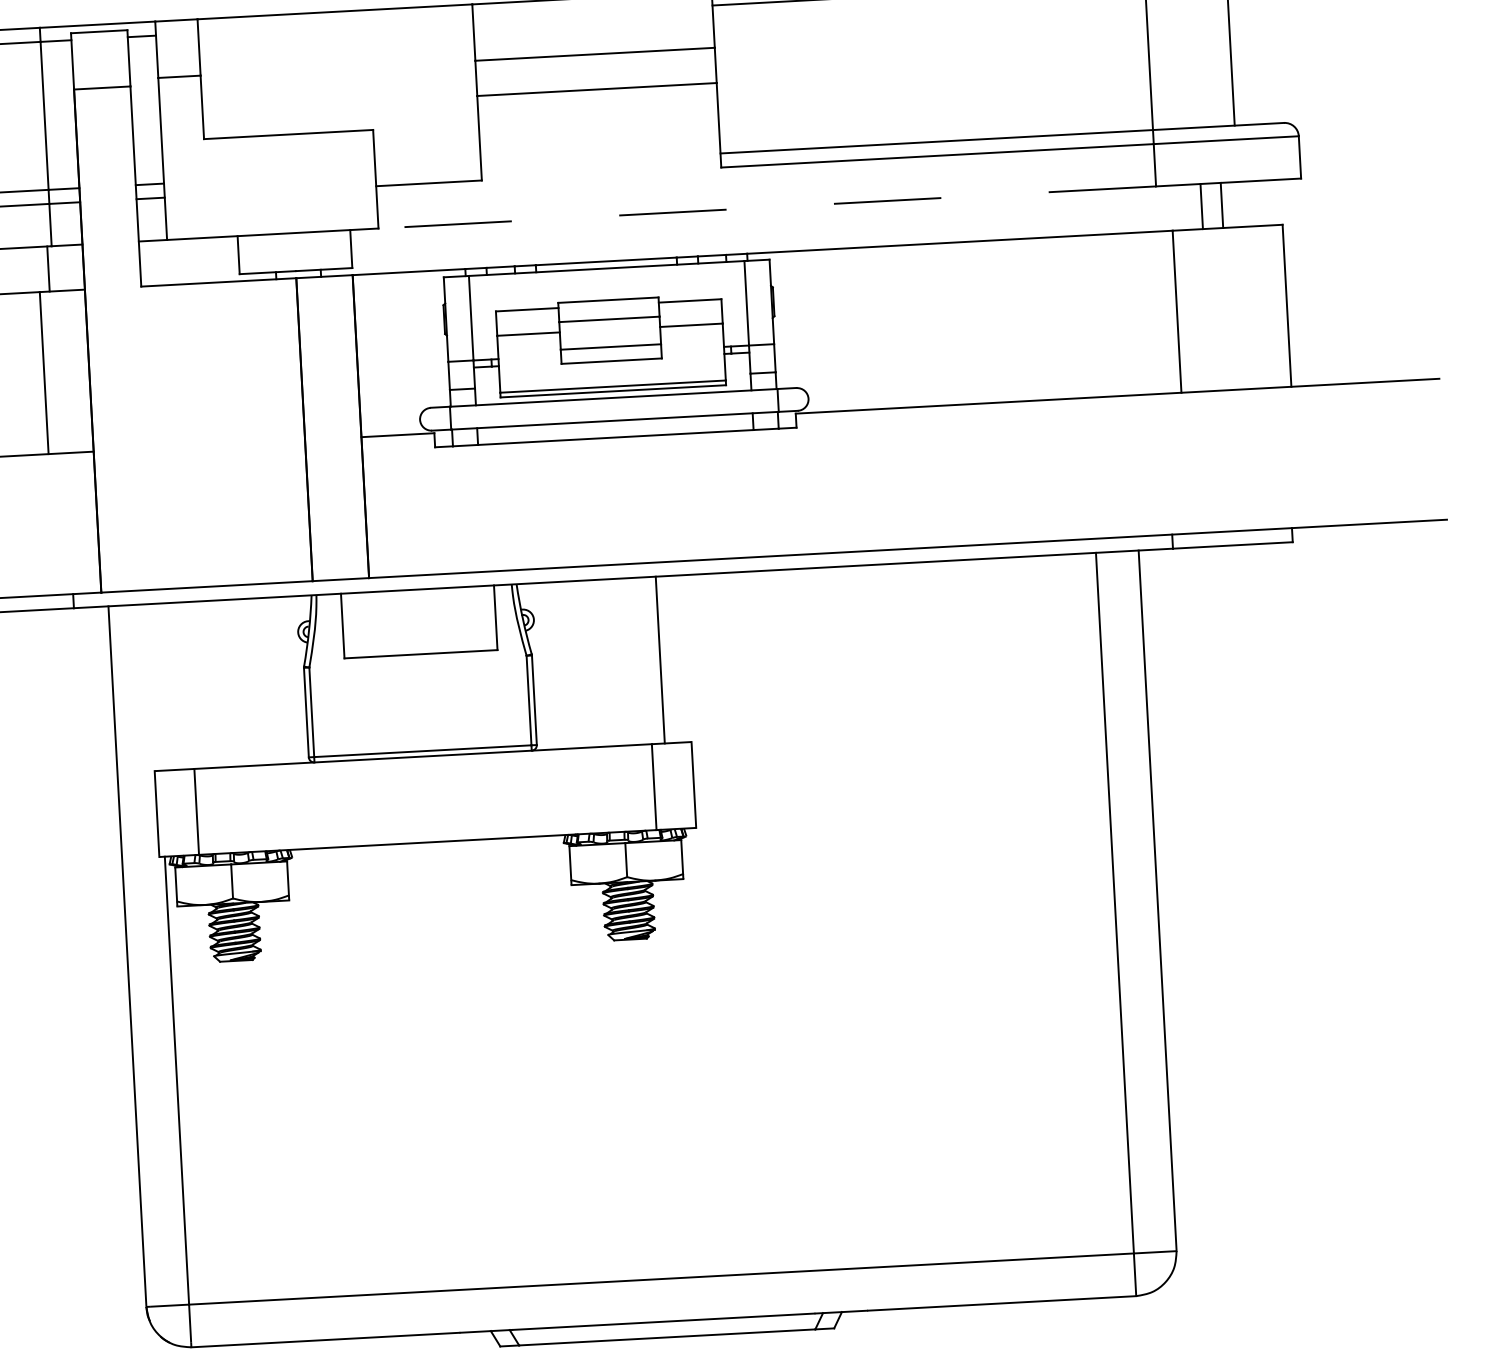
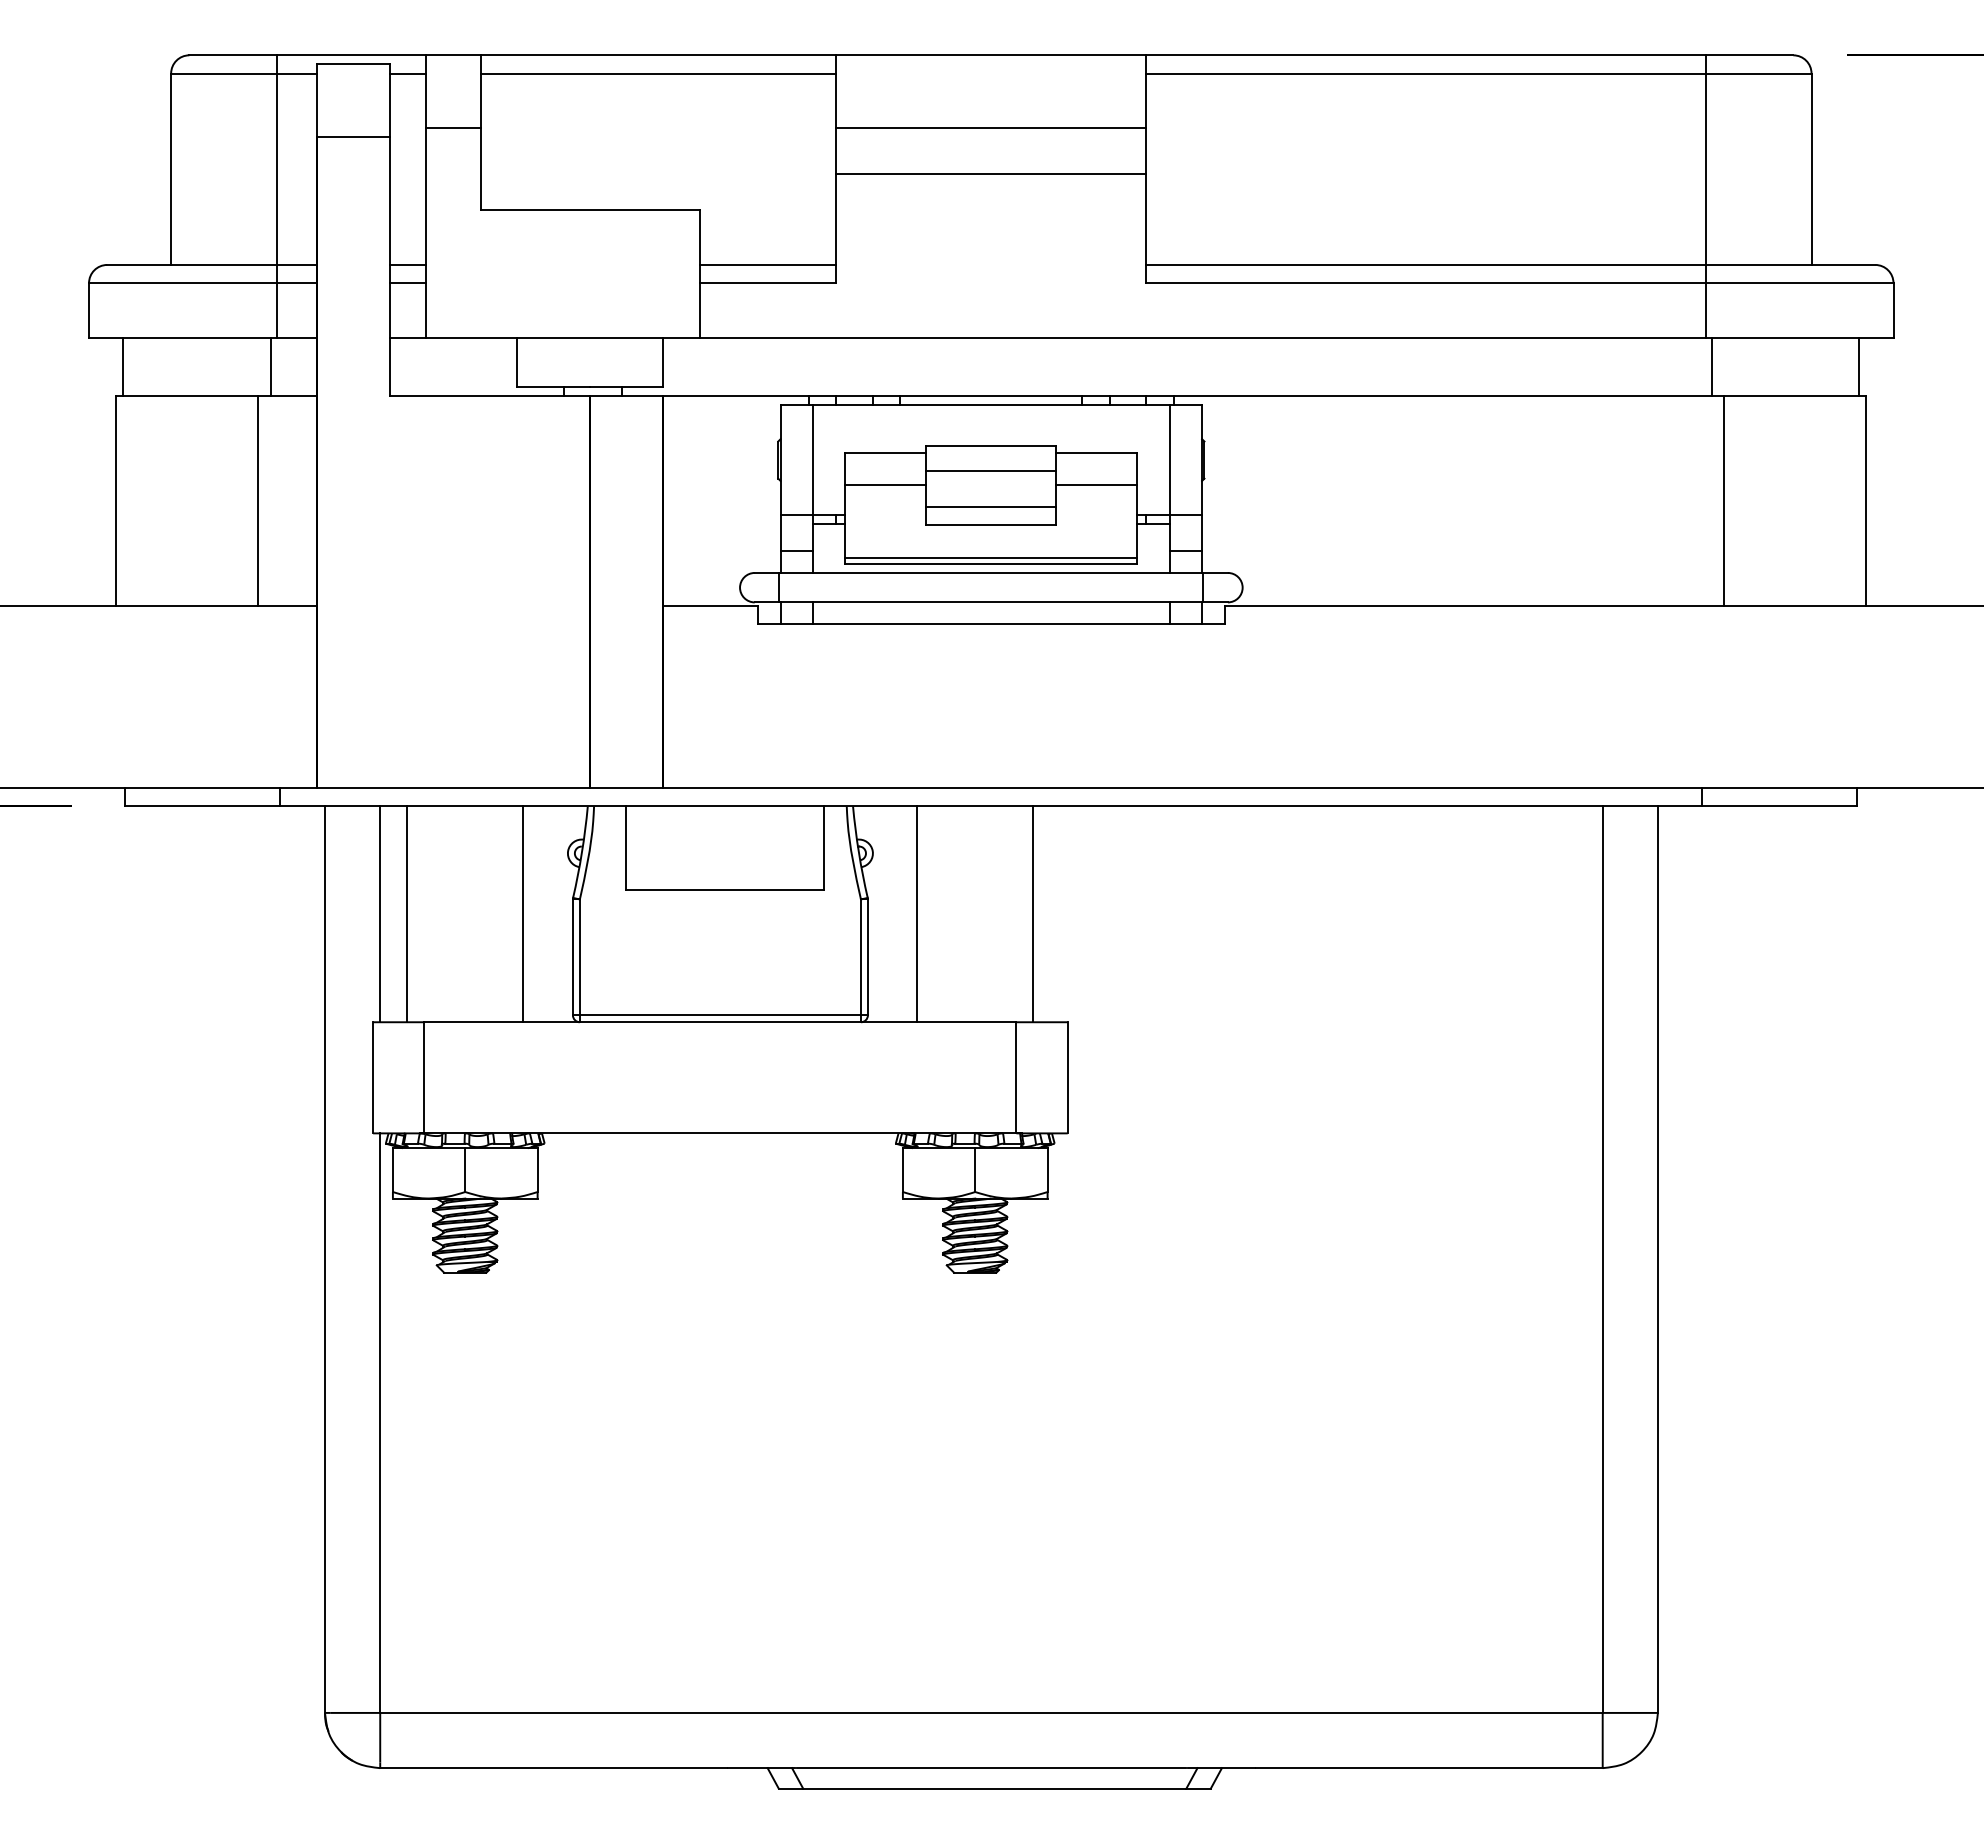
line: (335, 25) -> (658, 73), added
line: (427, 168) -> (767, 264), added
line: (1221, 205) -> (1711, 366), moved
line: (1201, 206) -> (1859, 366), moved
line: (767, 207) -> (1202, 337), dashed -> solid
line: (570, 665) -> (917, 914), added
line: (266, 681) -> (523, 914), added
line: (176, 686) -> (407, 914), added
line: (155, 687) -> (380, 914), added

